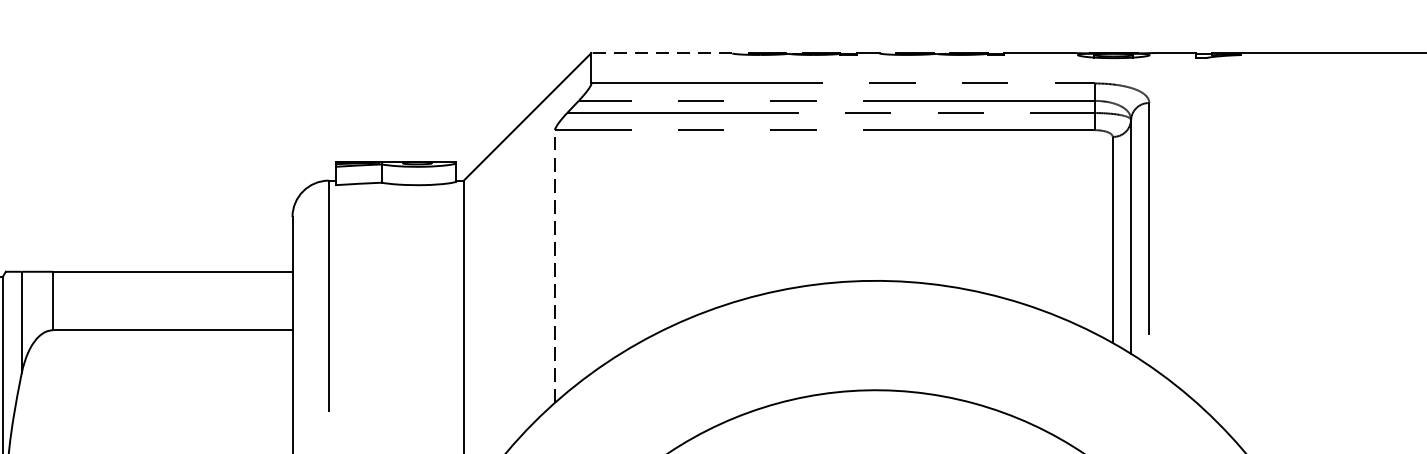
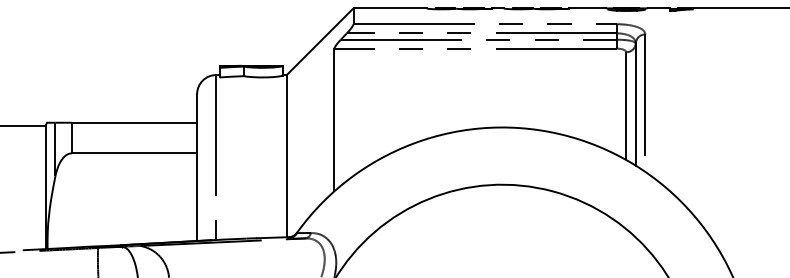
line: (662, 53) -> (390, 8), dashed -> solid
line: (555, 265) -> (334, 119), dashed -> solid

